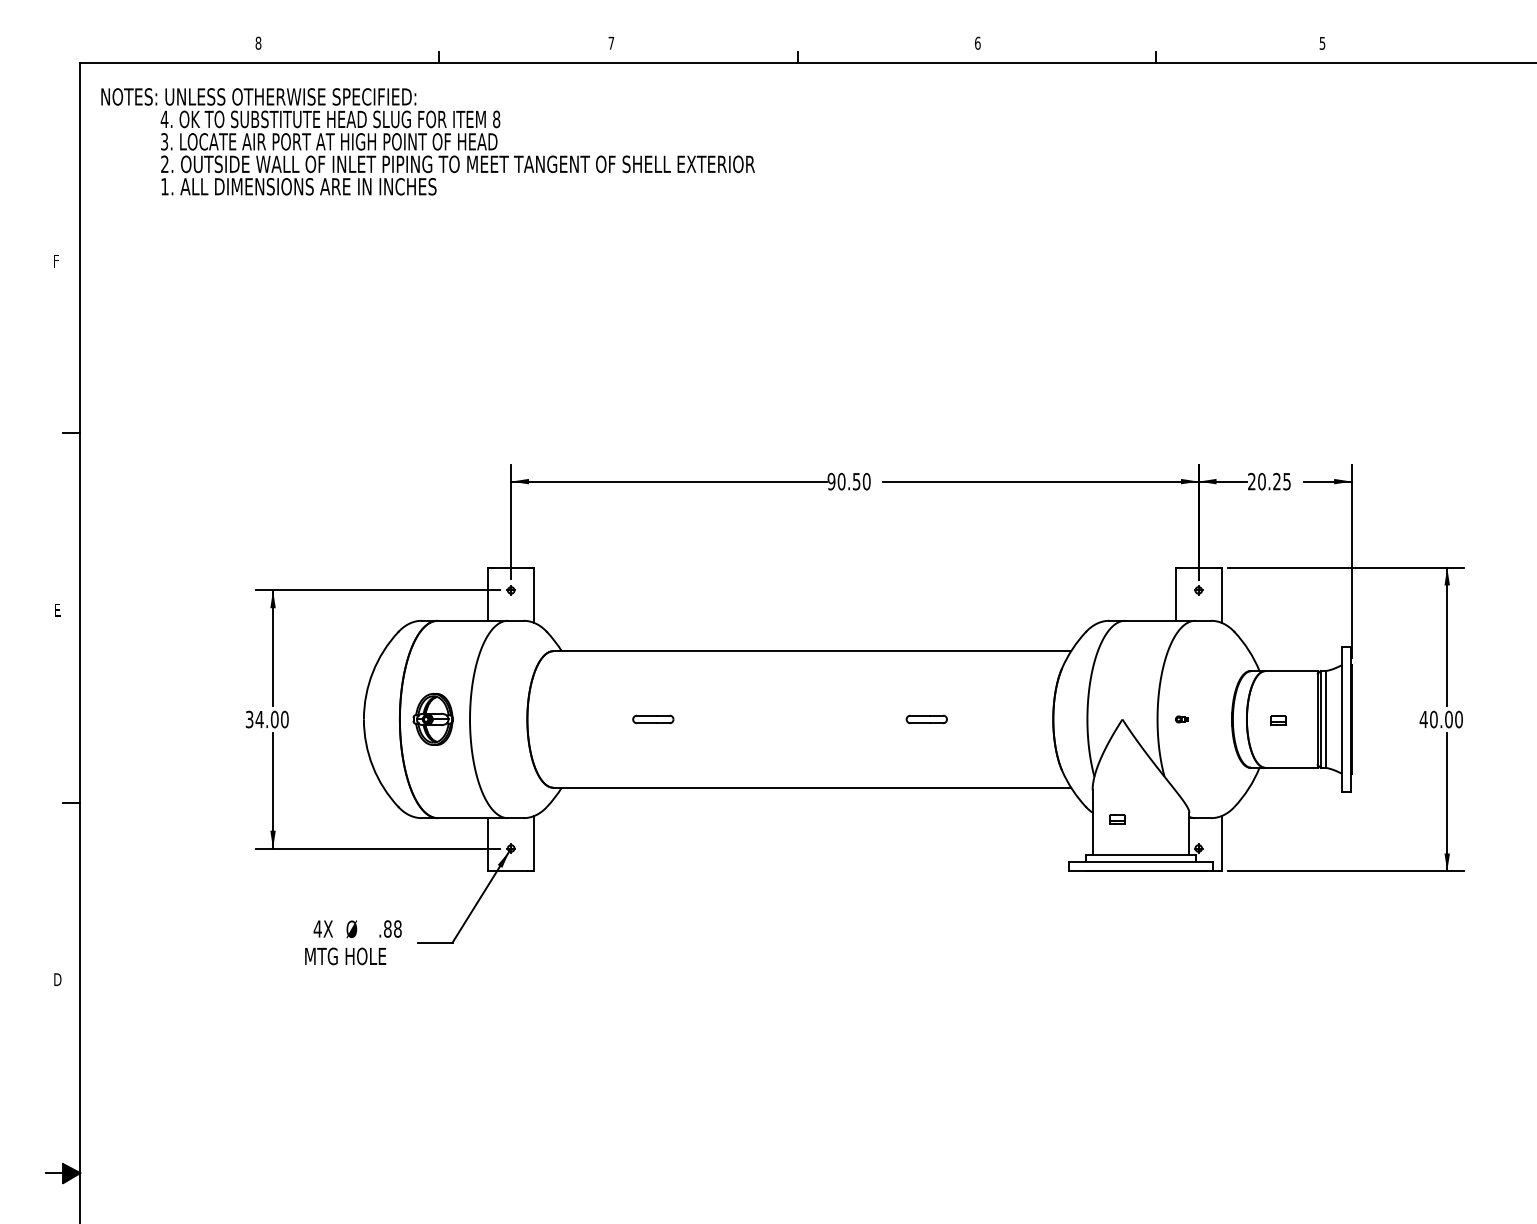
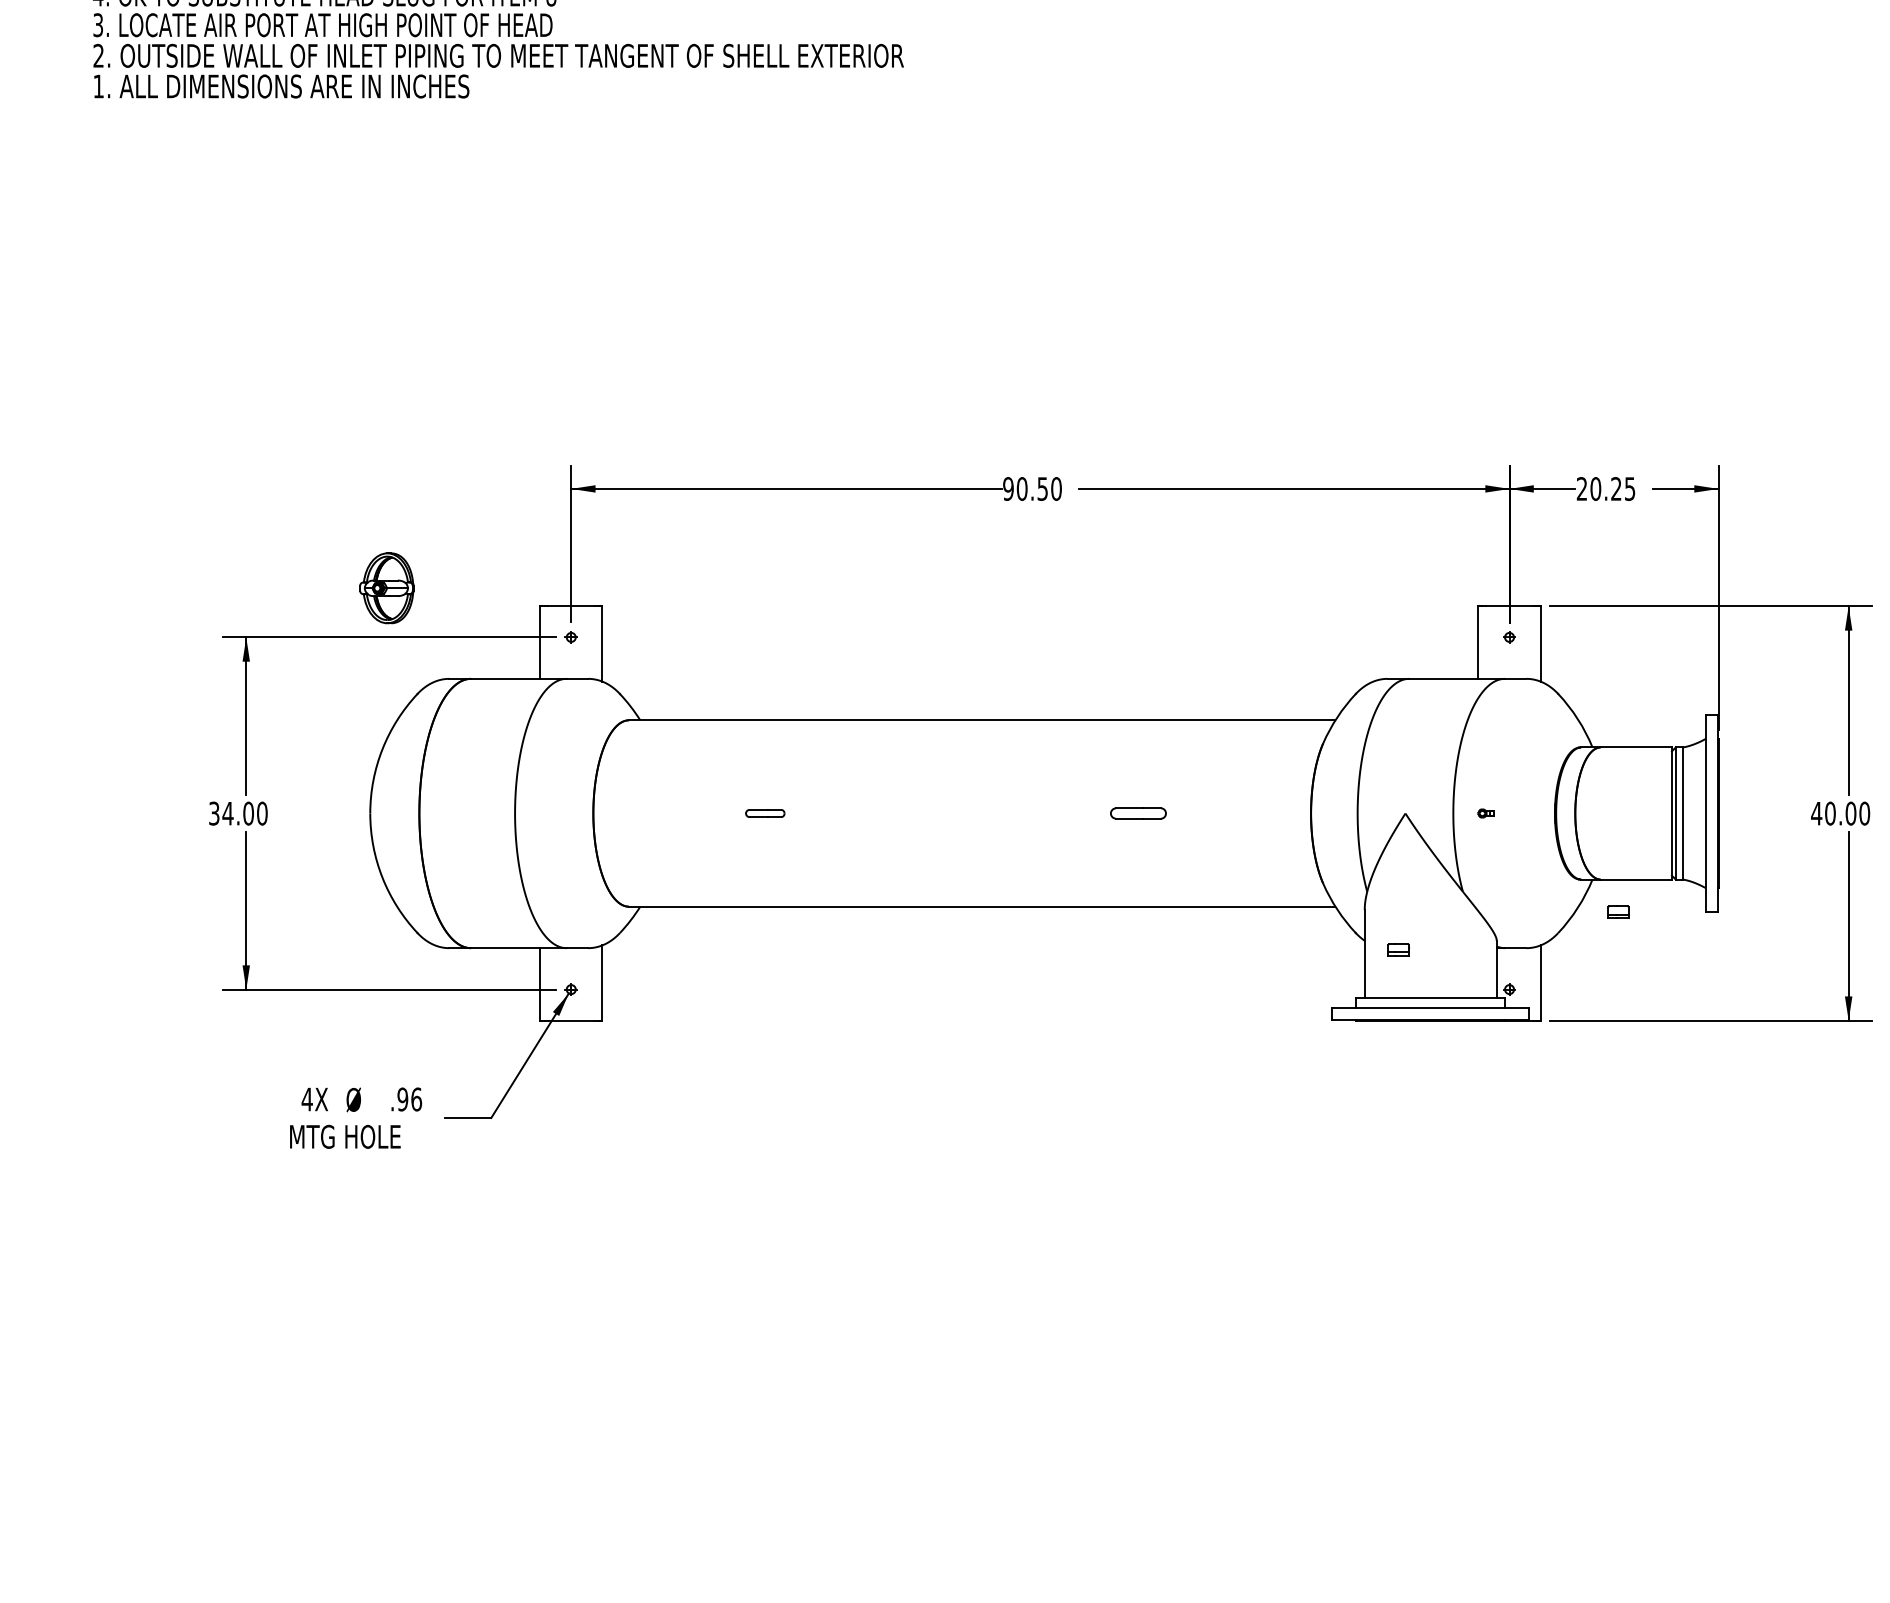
part: (432, 719) -> (386, 588), moved
part: (653, 719) -> (765, 813), size x0.7
part: (1278, 720) -> (1618, 911), moved
text: (392, 928) -> (409, 1098), .88 -> .96

